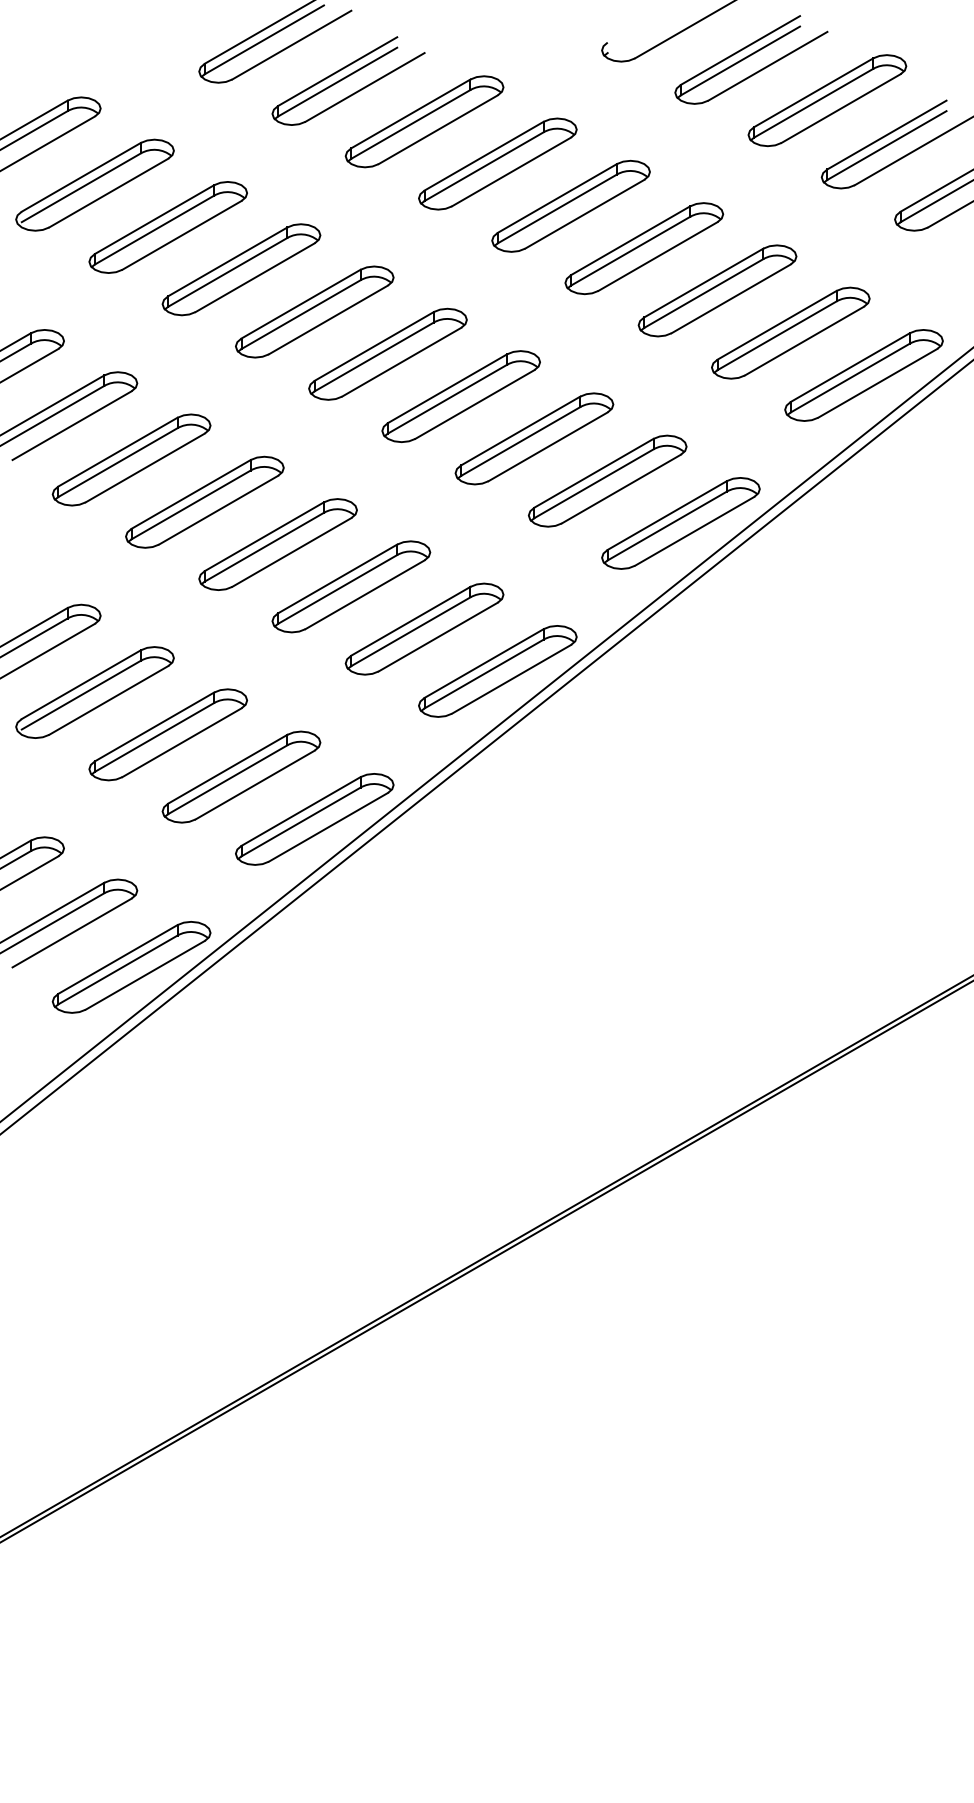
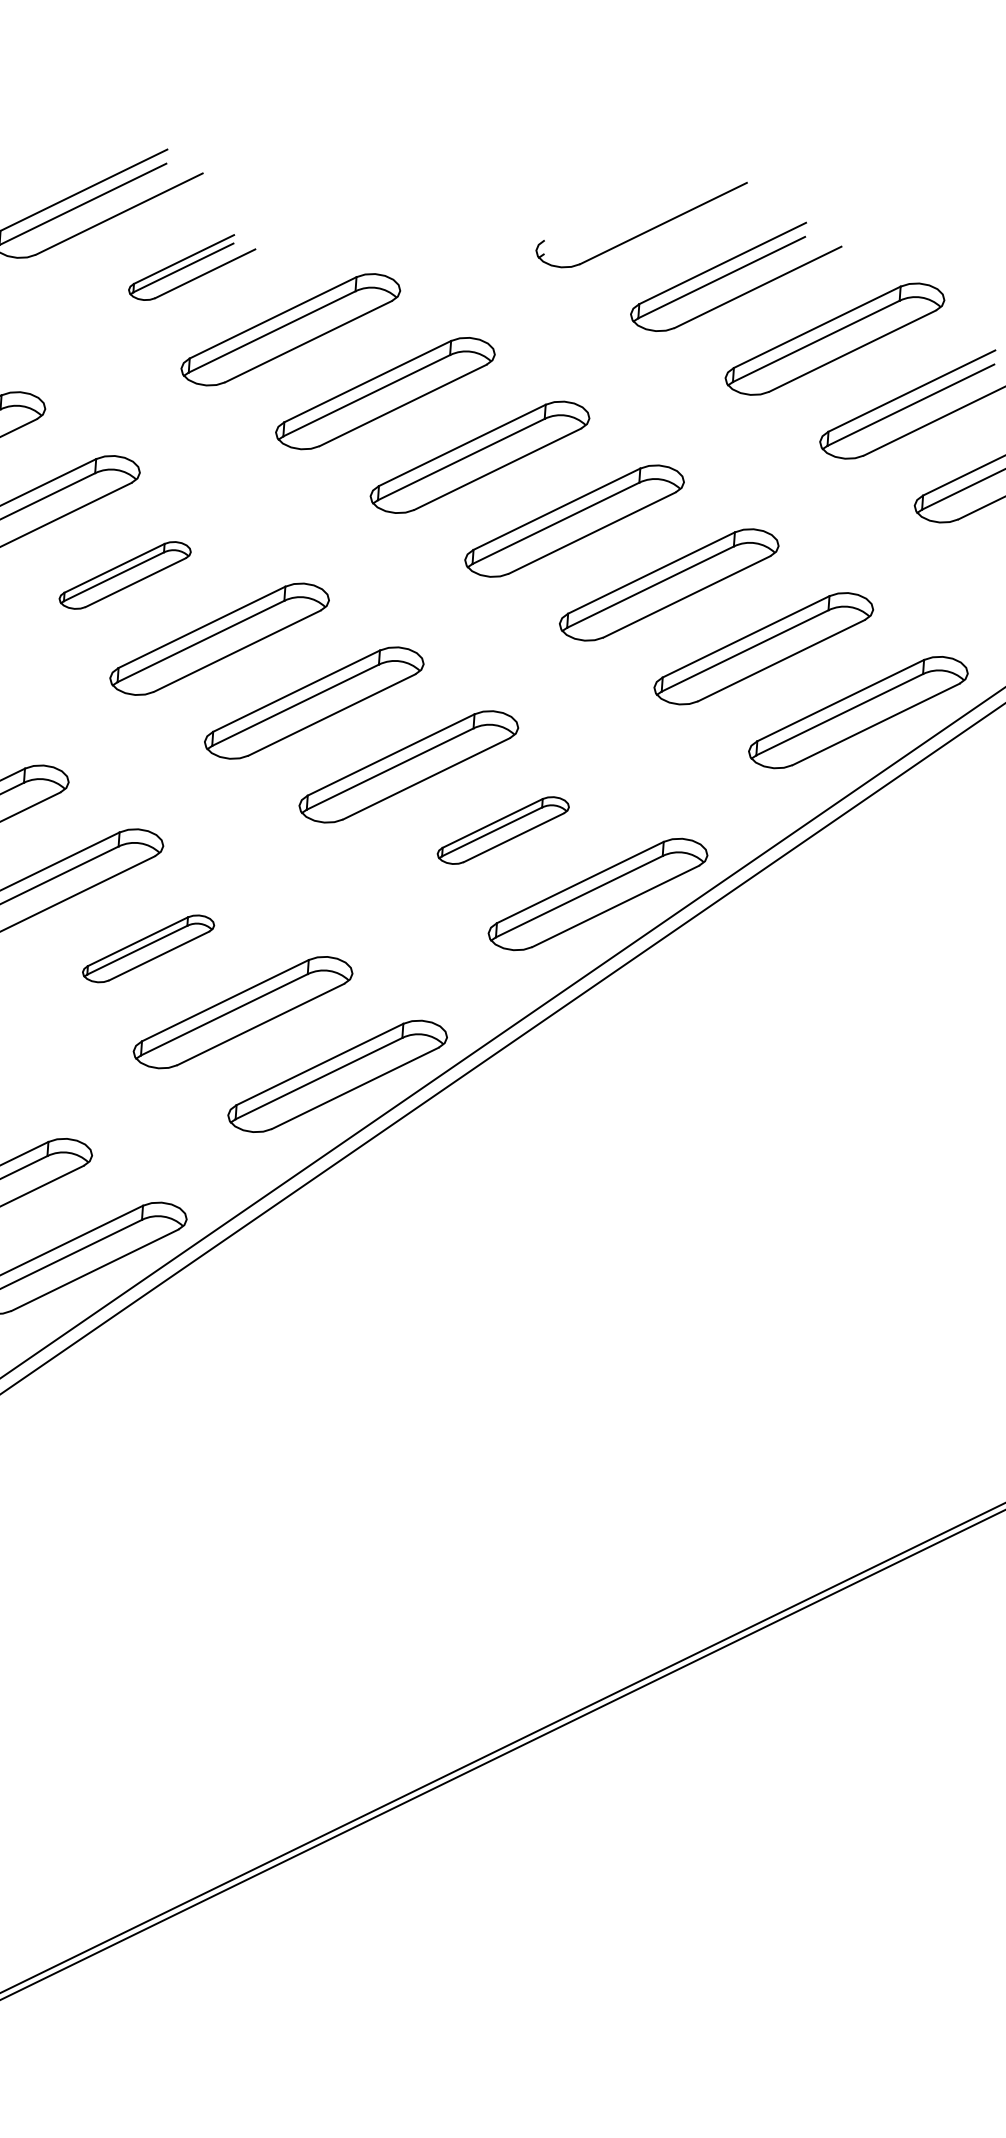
part: (348, 80) -> (192, 267), size x0.6
part: (314, 311) -> (124, 574), size x0.6
part: (607, 480) -> (503, 829), size x0.6
part: (351, 586) -> (148, 948), size x0.6

